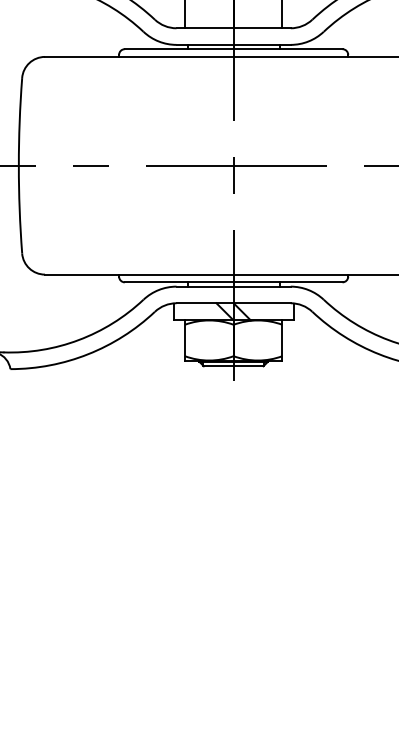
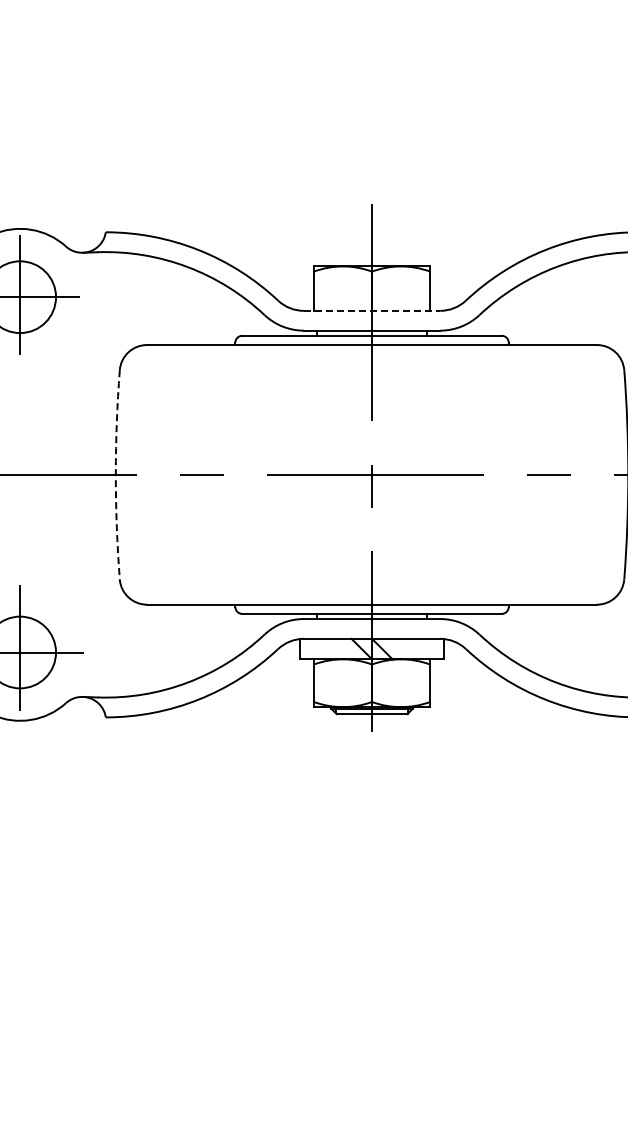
line: (234, 27) -> (372, 310), solid -> dashed
arc: (18, 165) -> (115, 474), solid -> dashed

